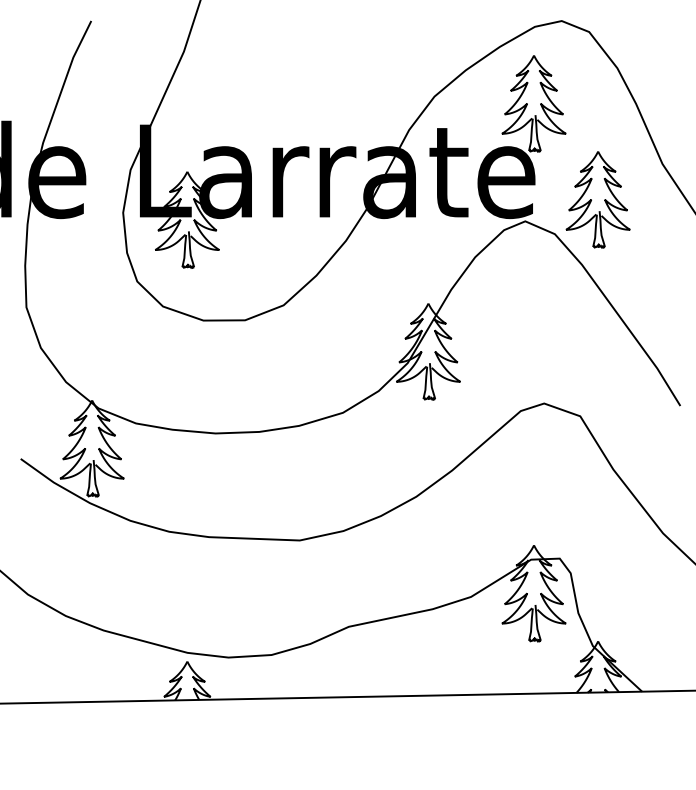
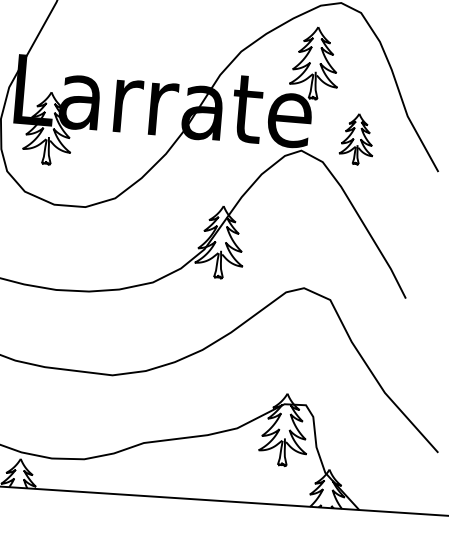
part: (597, 199) -> (356, 138), size x0.7

